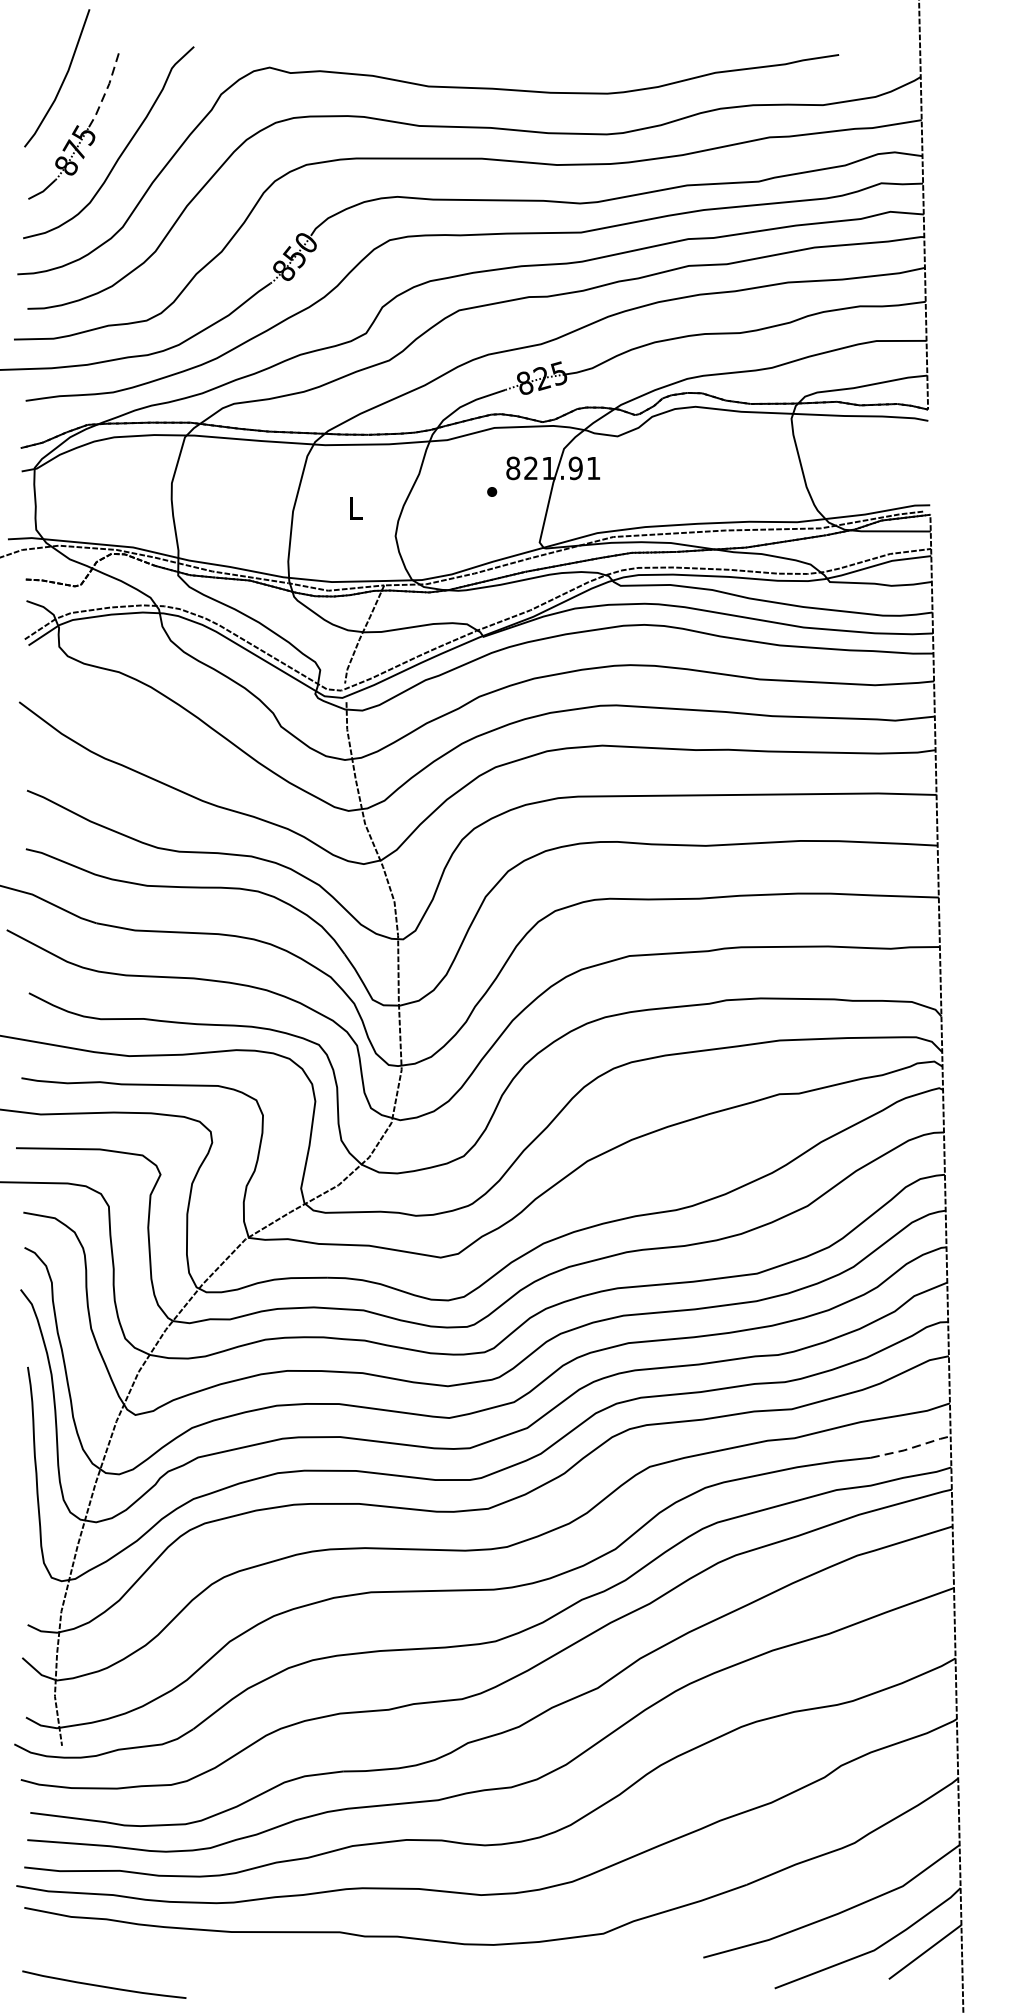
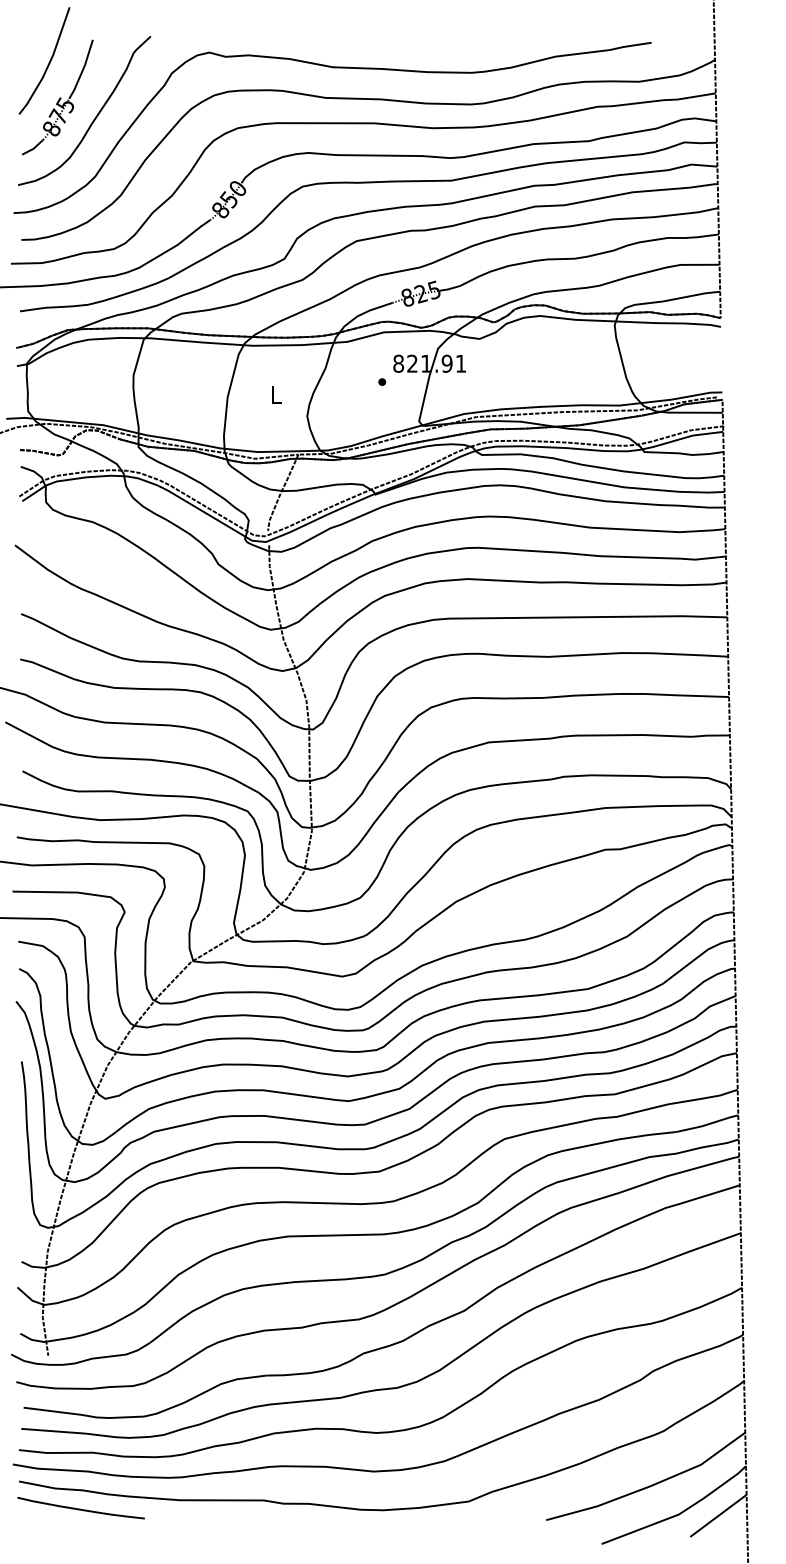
line: (106, 90) -> (82, 70), dashed -> solid
line: (911, 1448) -> (707, 1124), dashed -> solid
curve: (103, 1985) -> (80, 1508), moved

